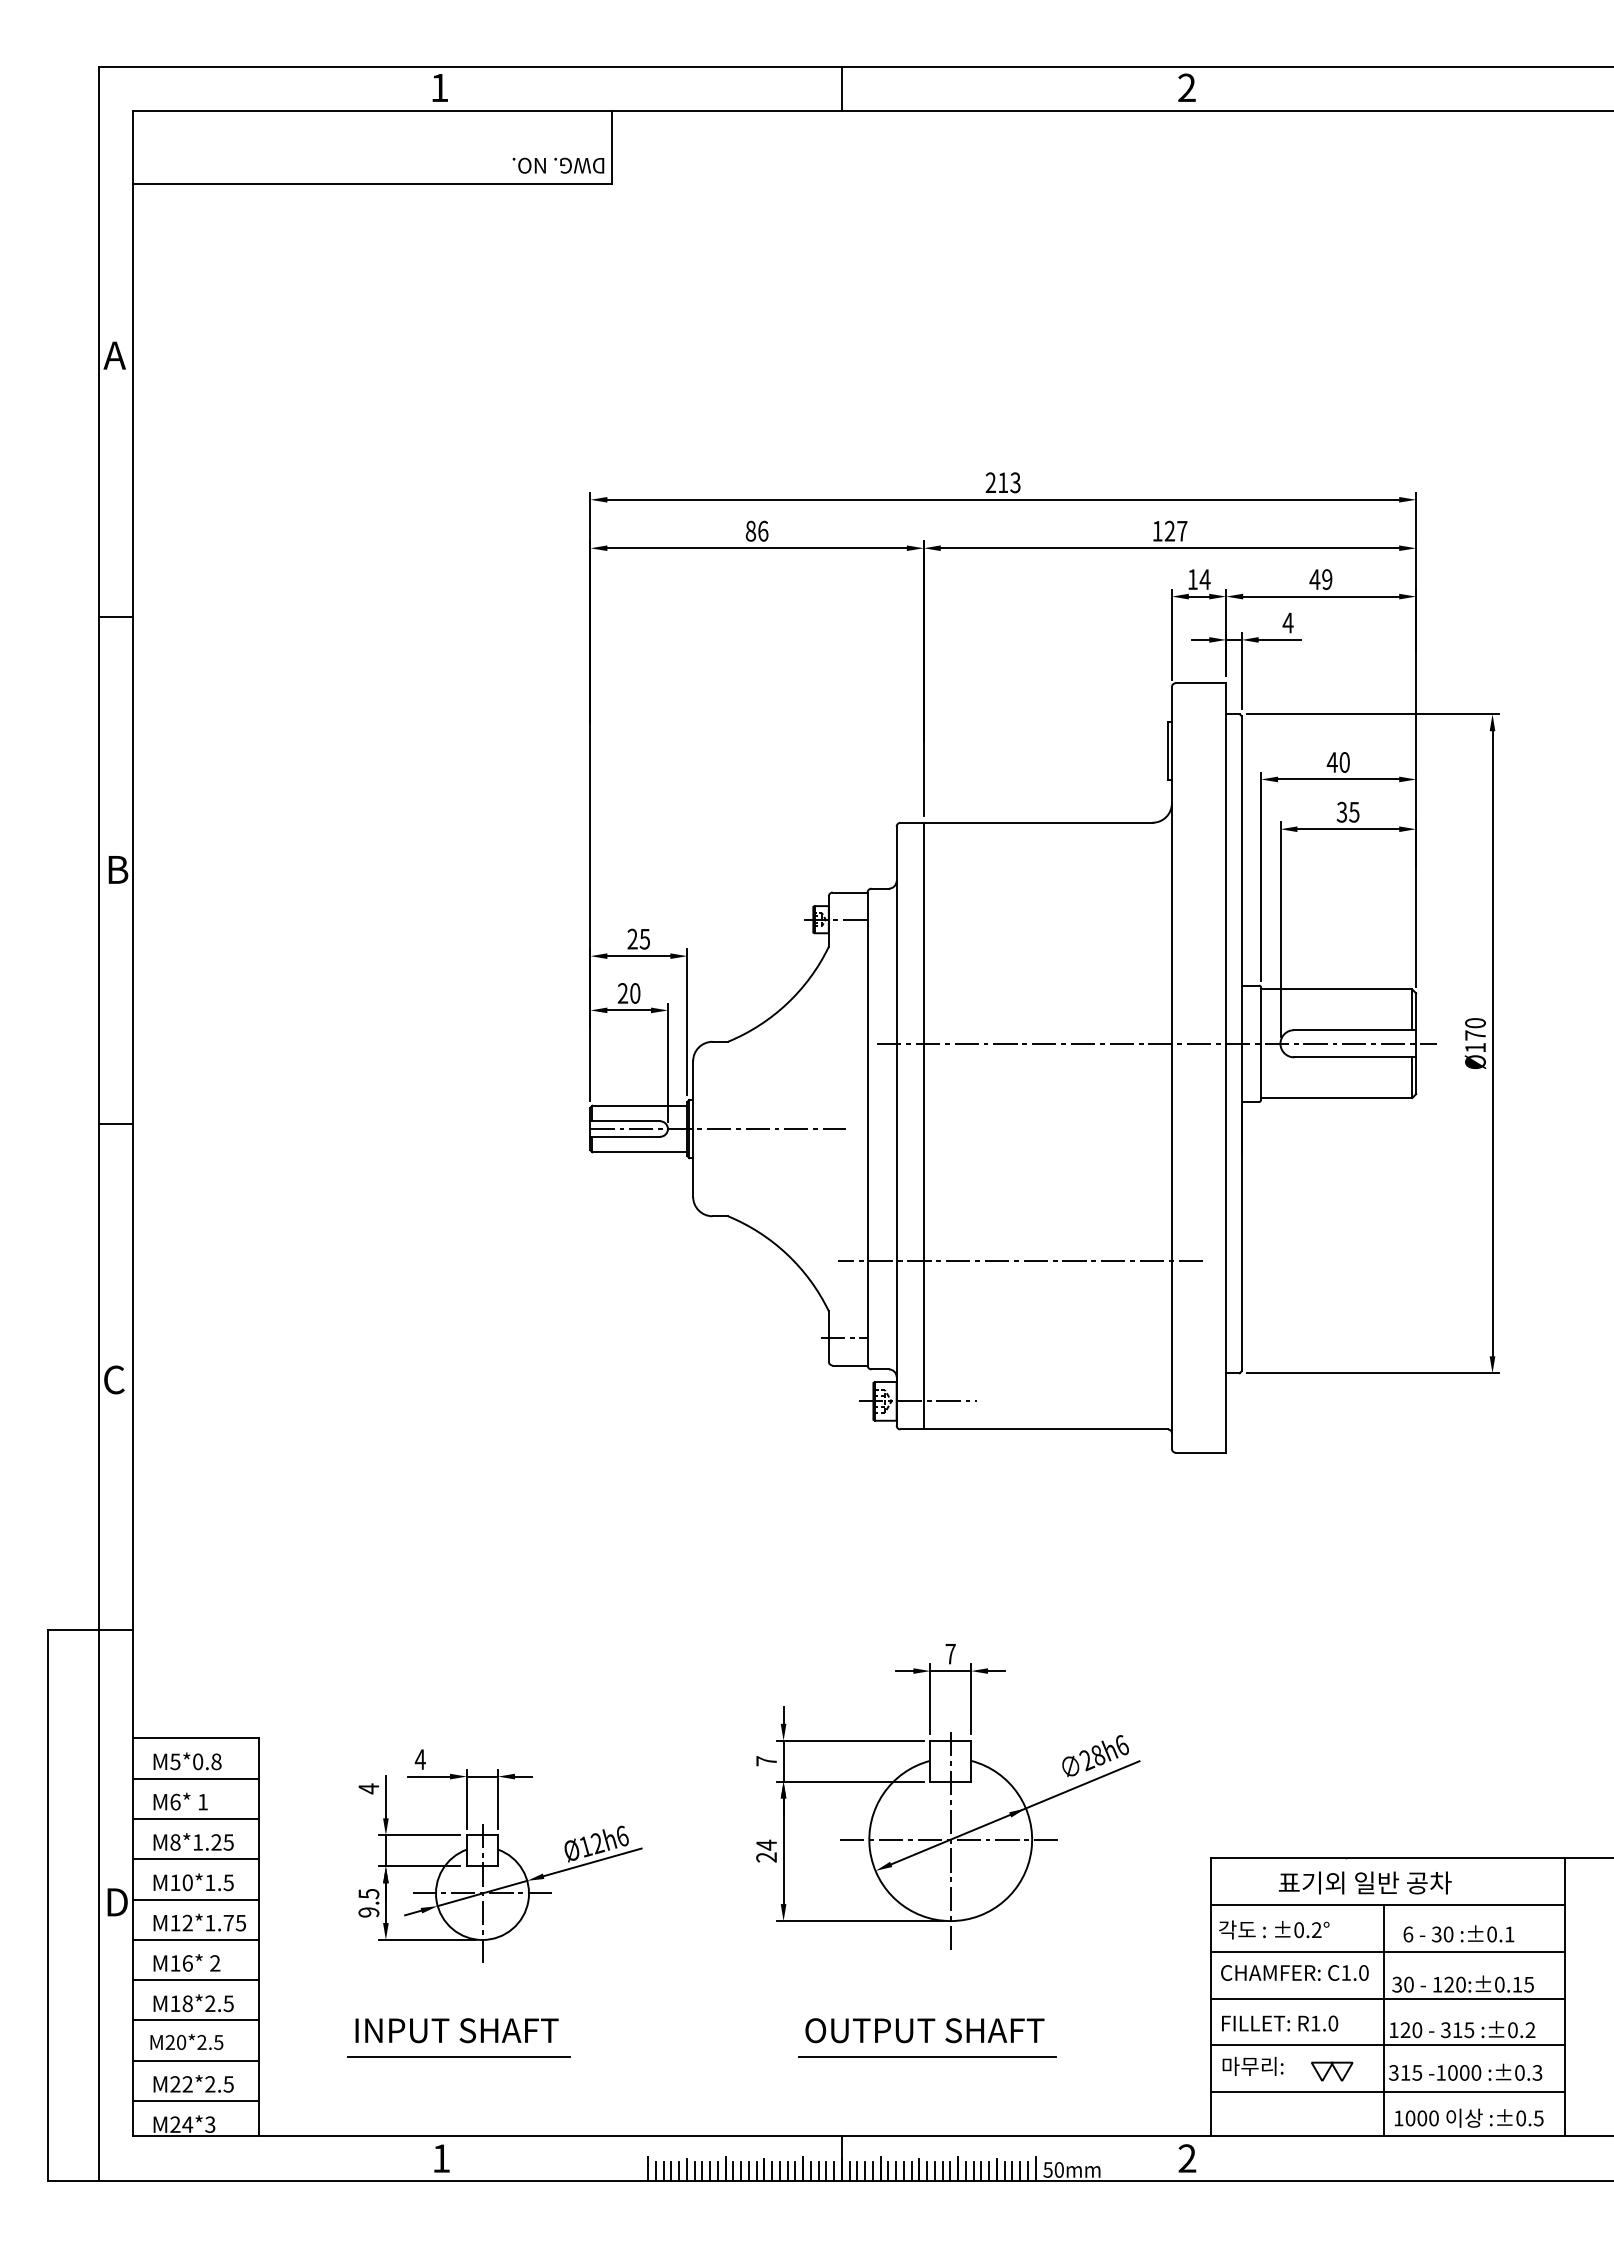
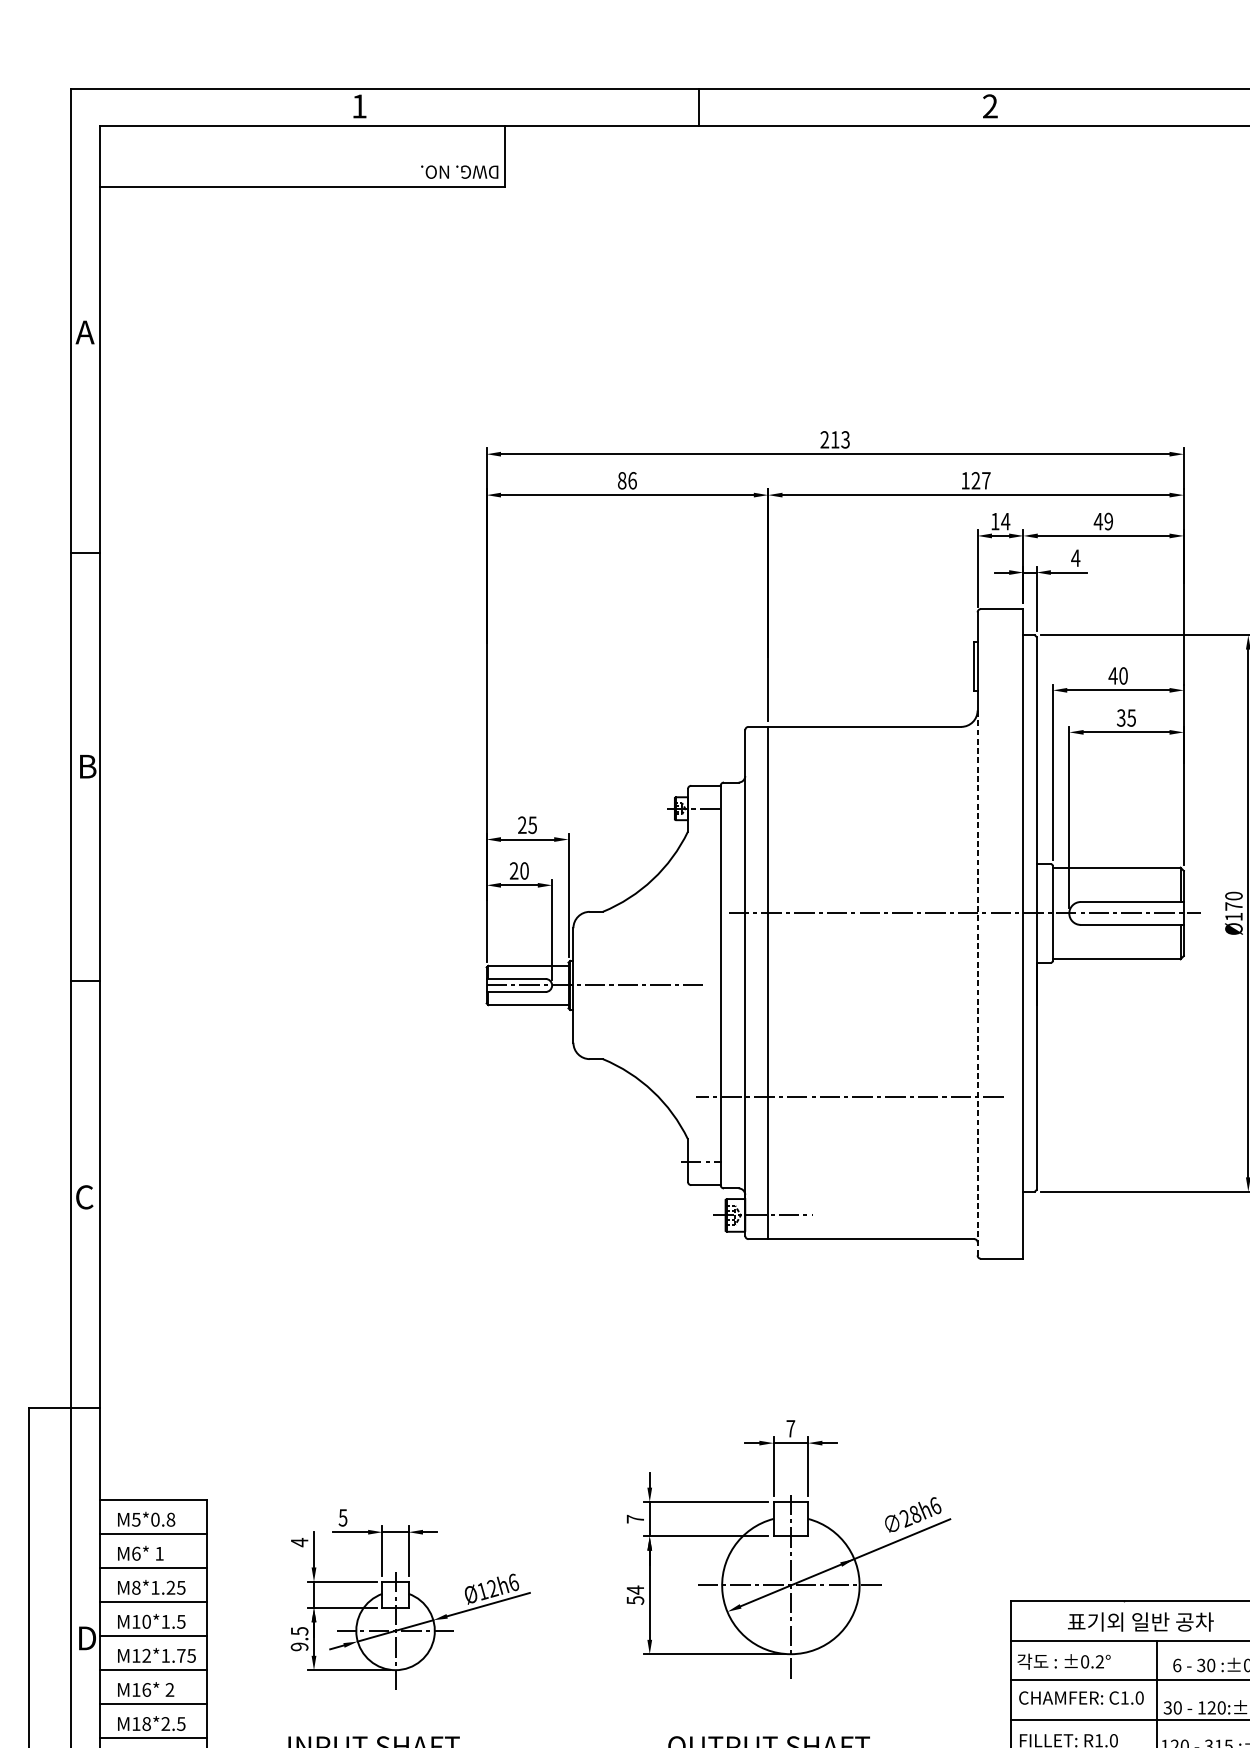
line: (1171, 1126) -> (977, 983), solid -> dashed
text: (419, 1759) -> (342, 1517), 4 -> 5
text: (766, 1857) -> (635, 1600), 24 -> 54

